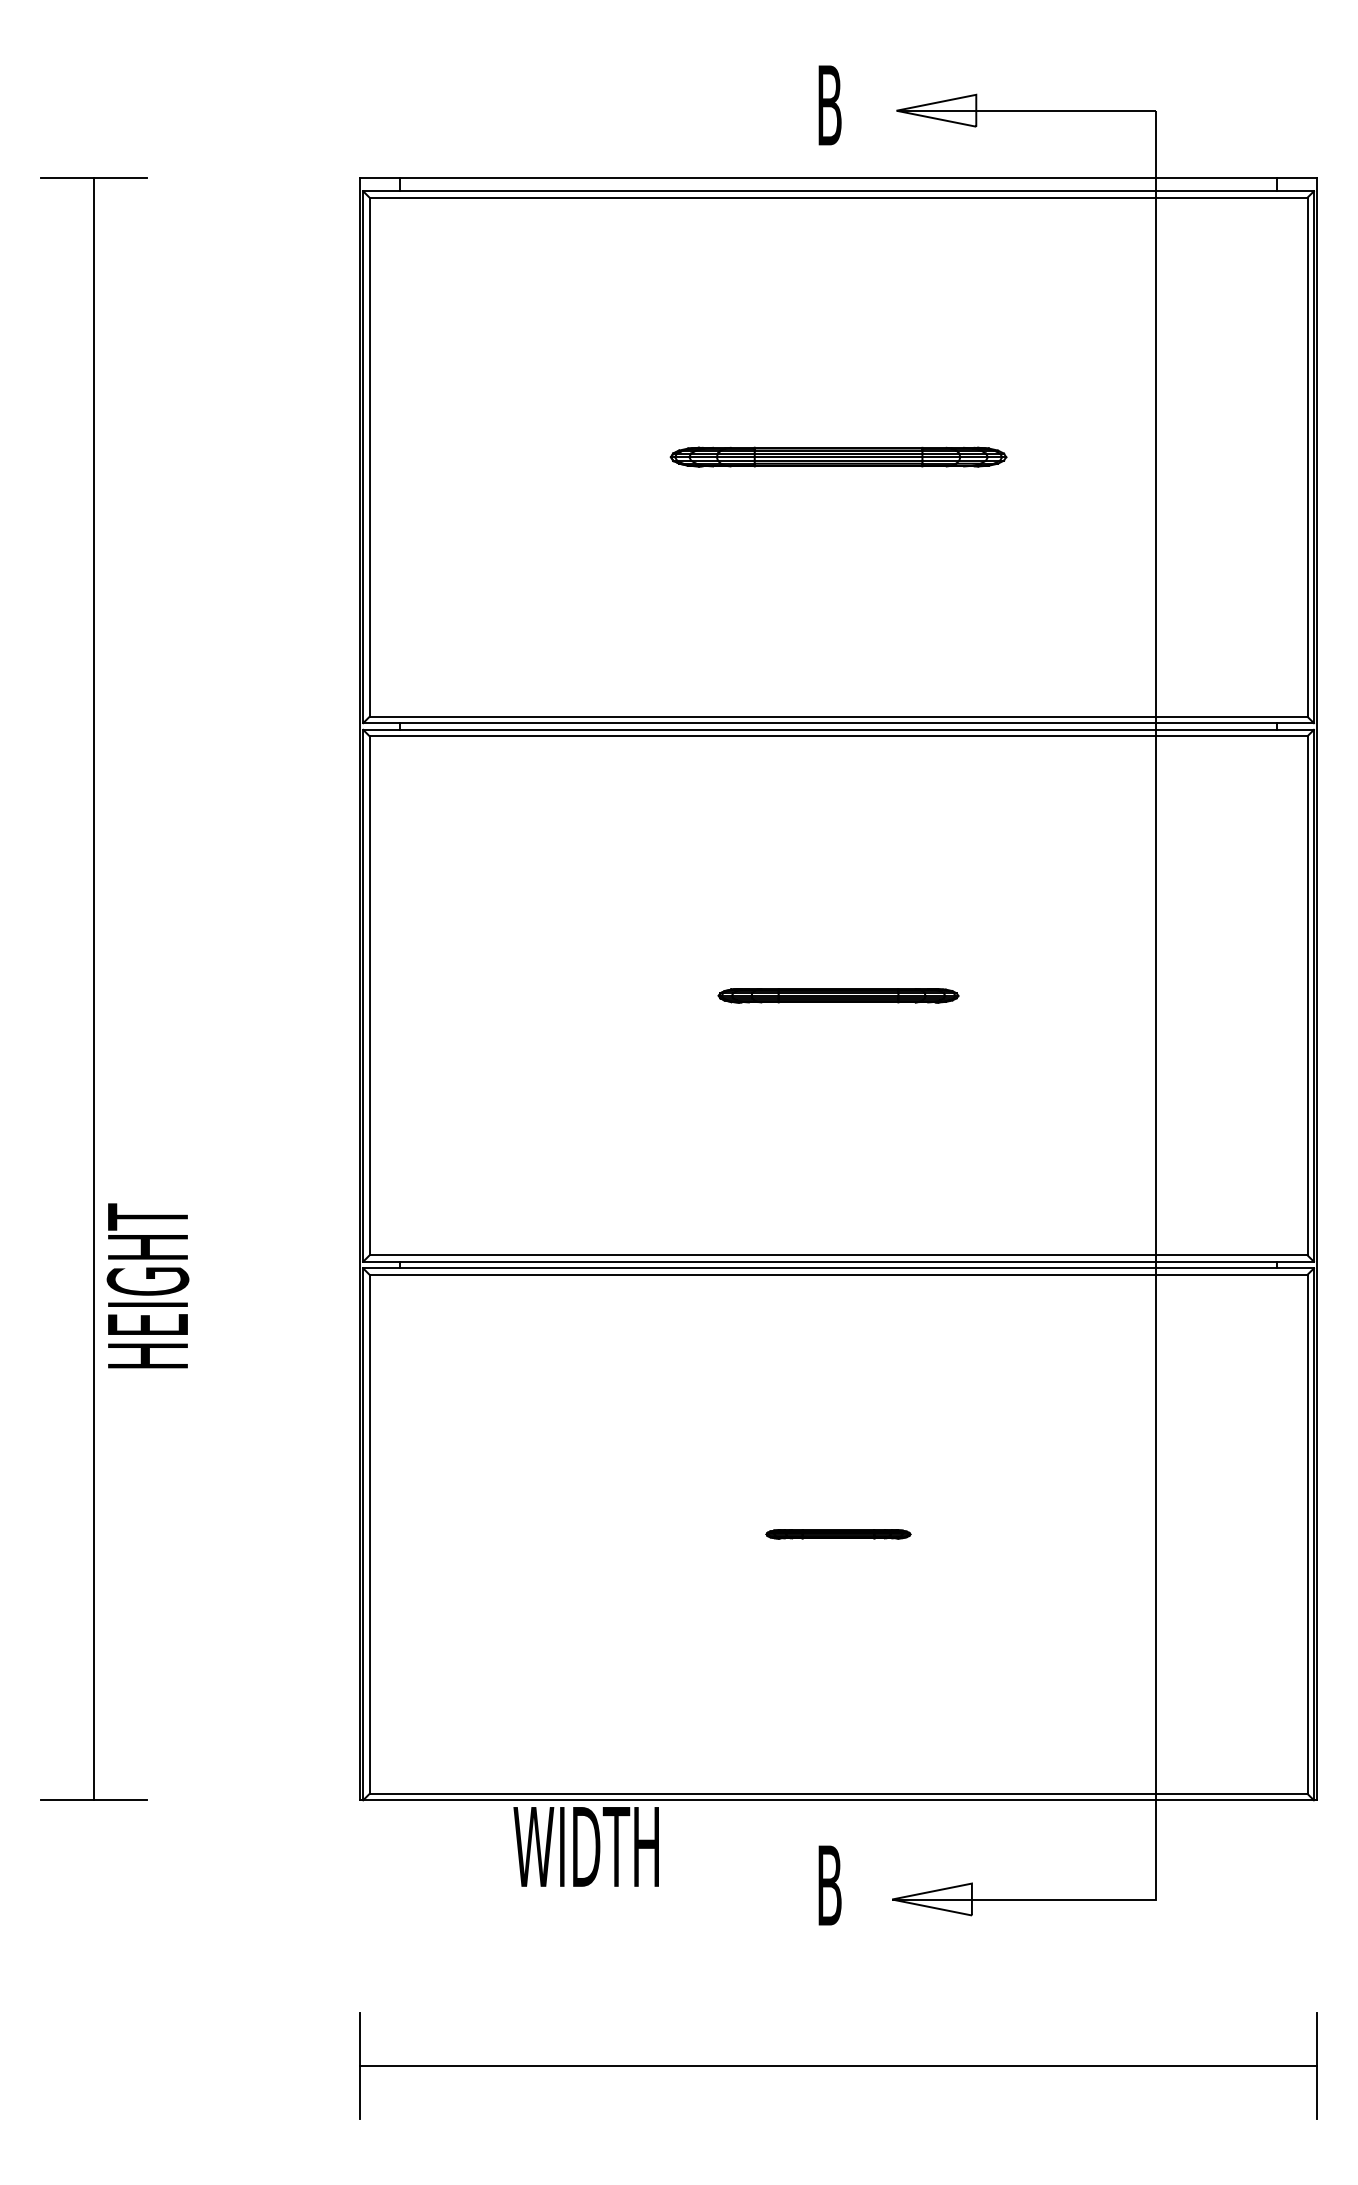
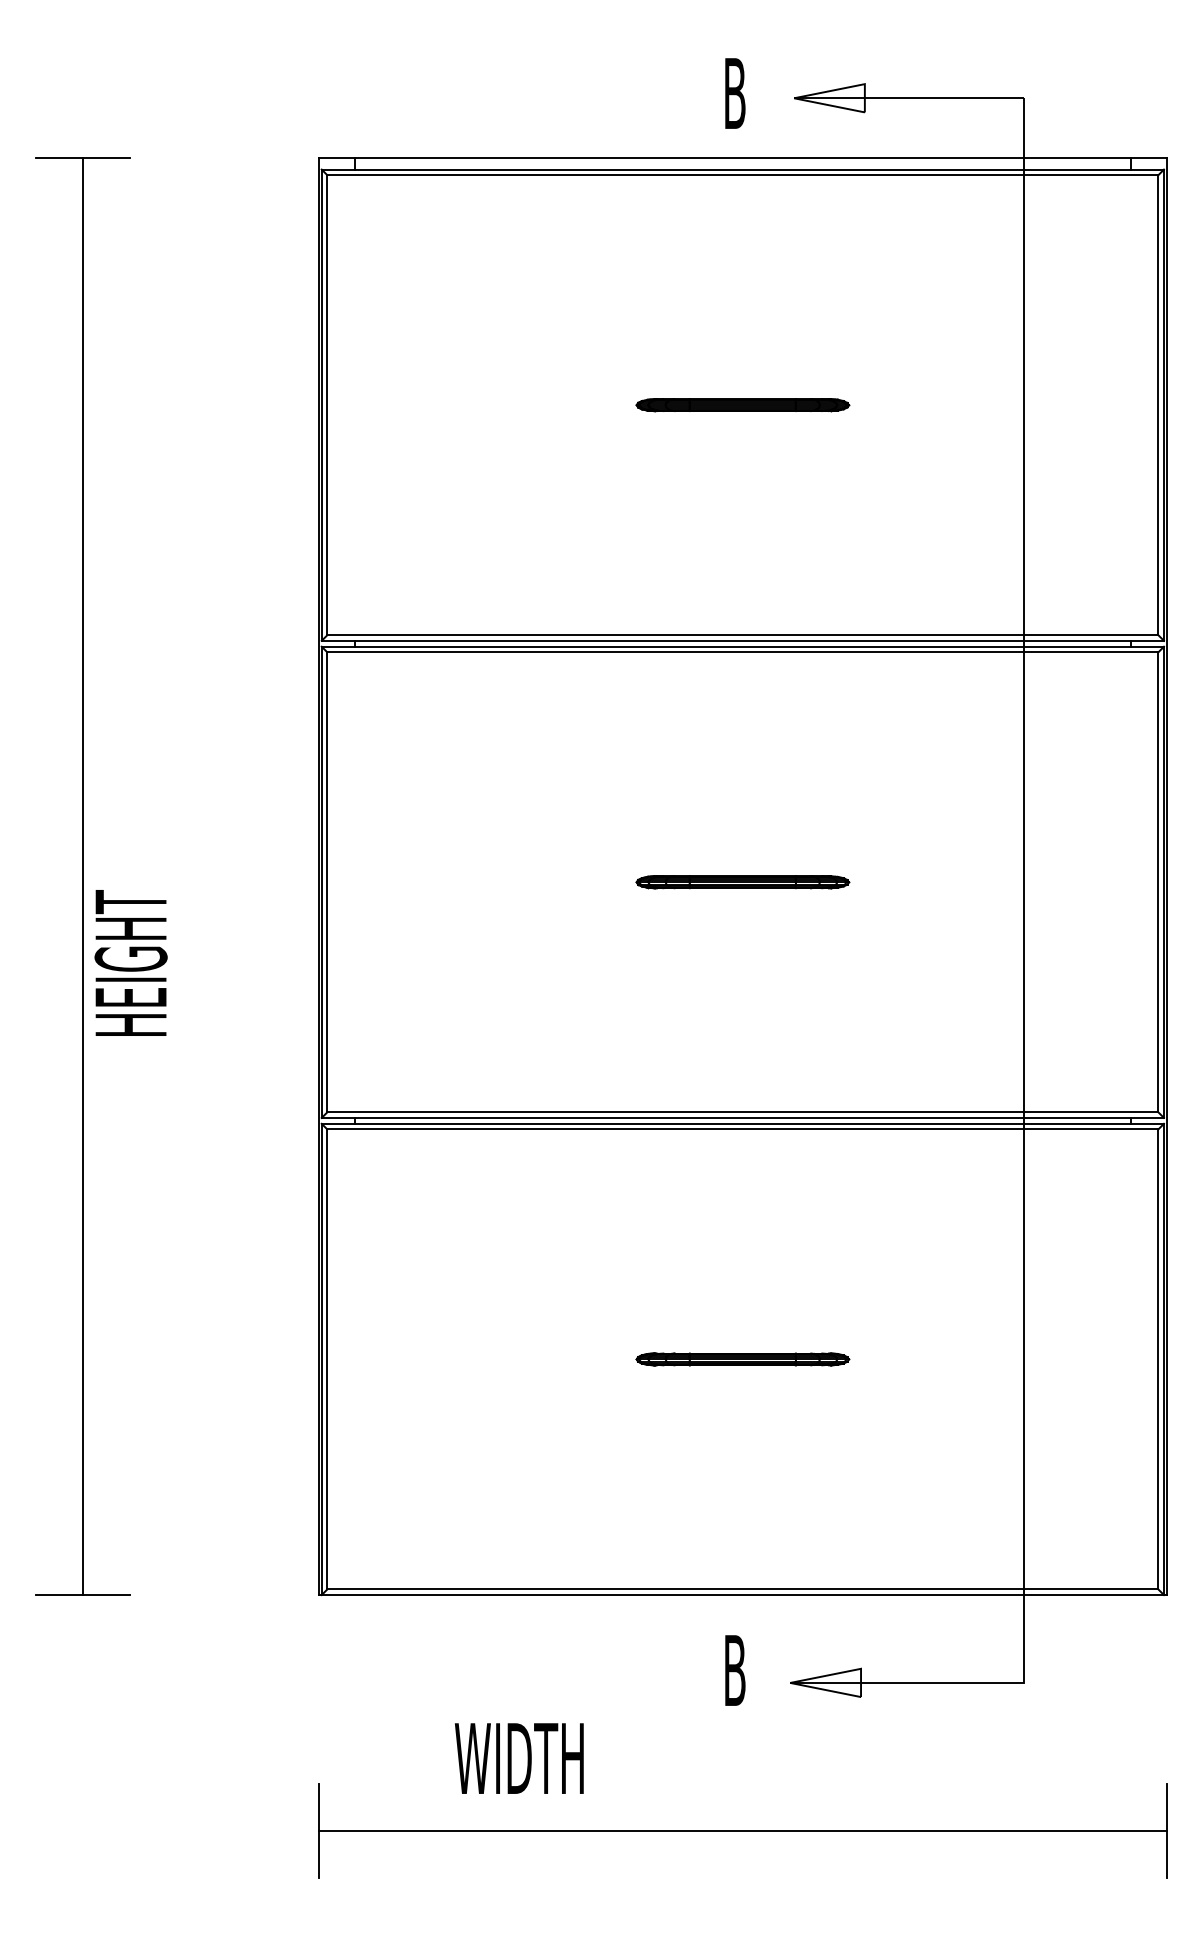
part: (838, 457) -> (742, 405), size x0.71
text: (147, 1285) -> (130, 962), moved
part: (838, 1534) -> (742, 1359), size x1.67
text: (585, 1846) -> (518, 1758), moved

